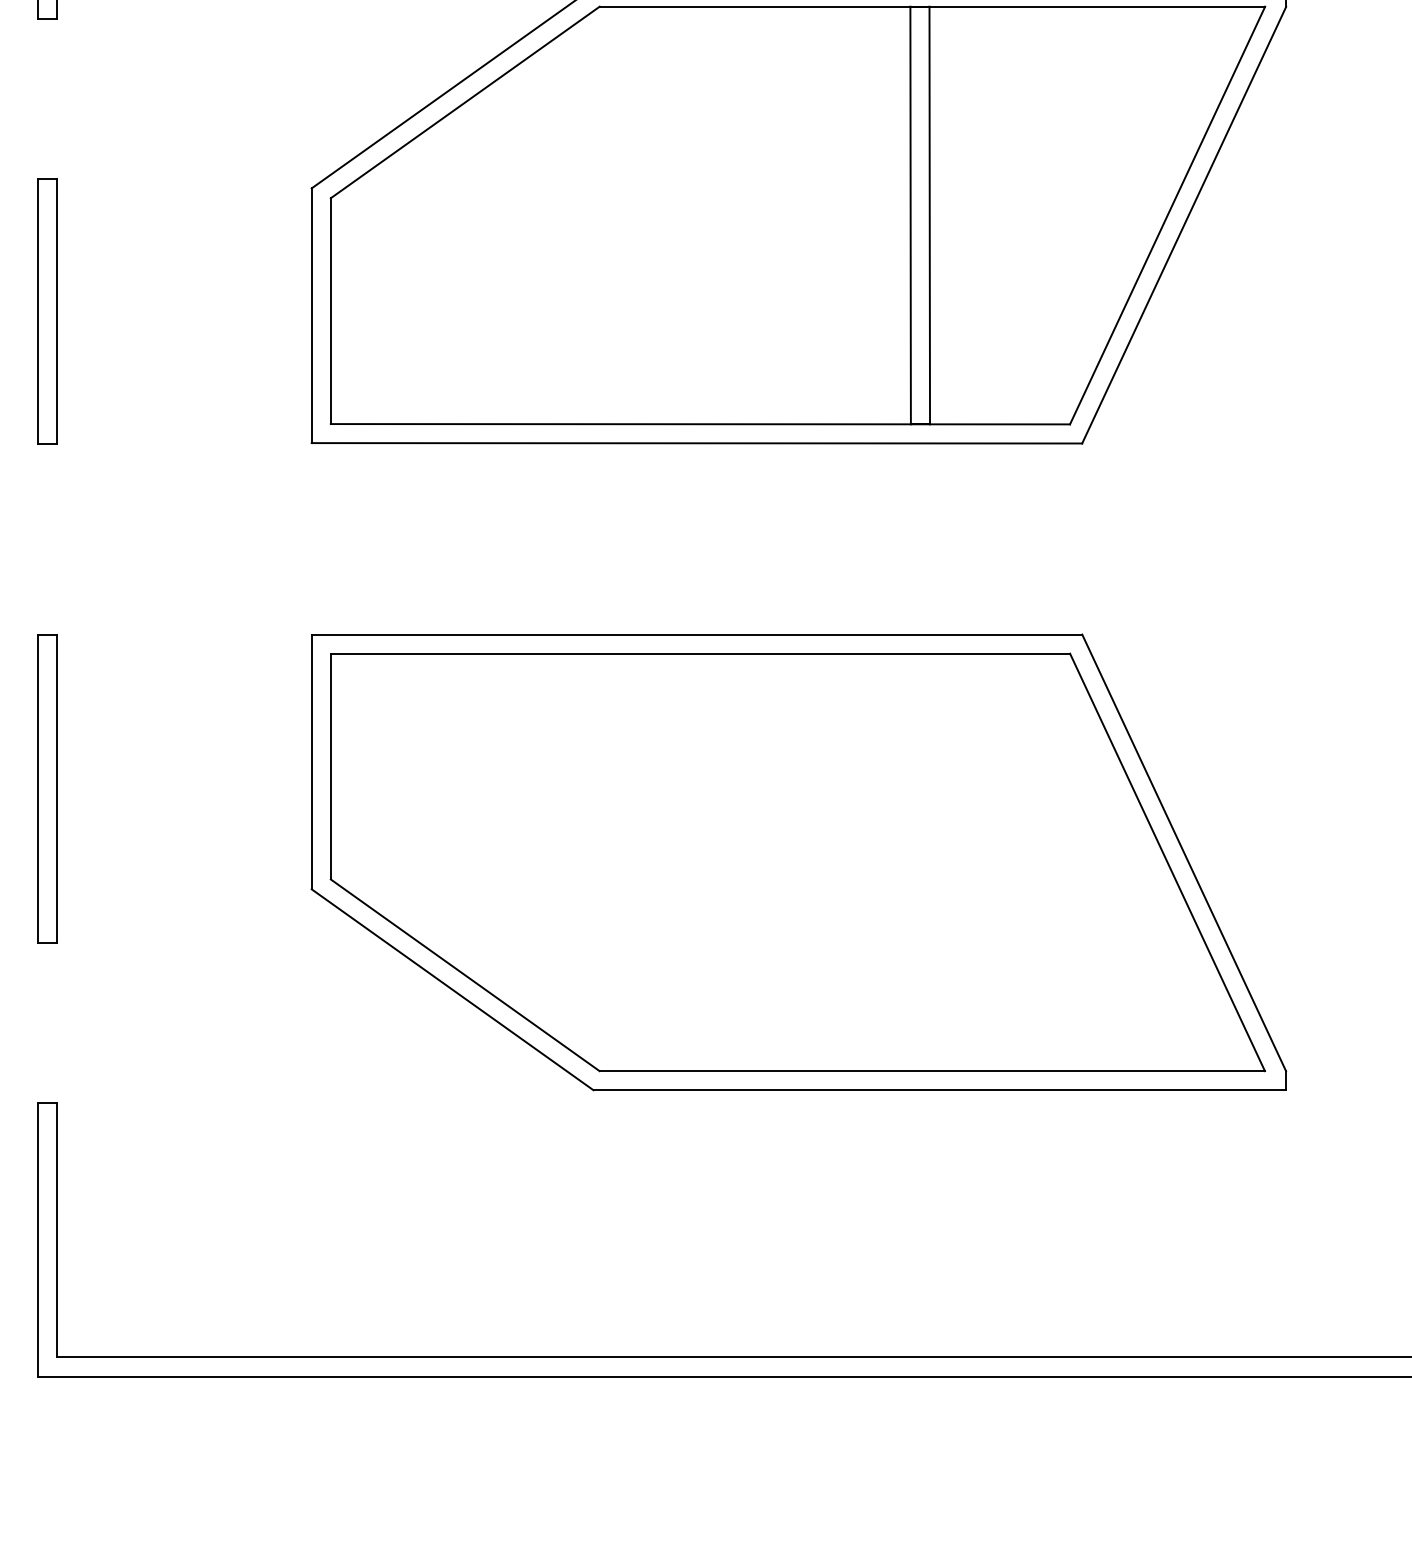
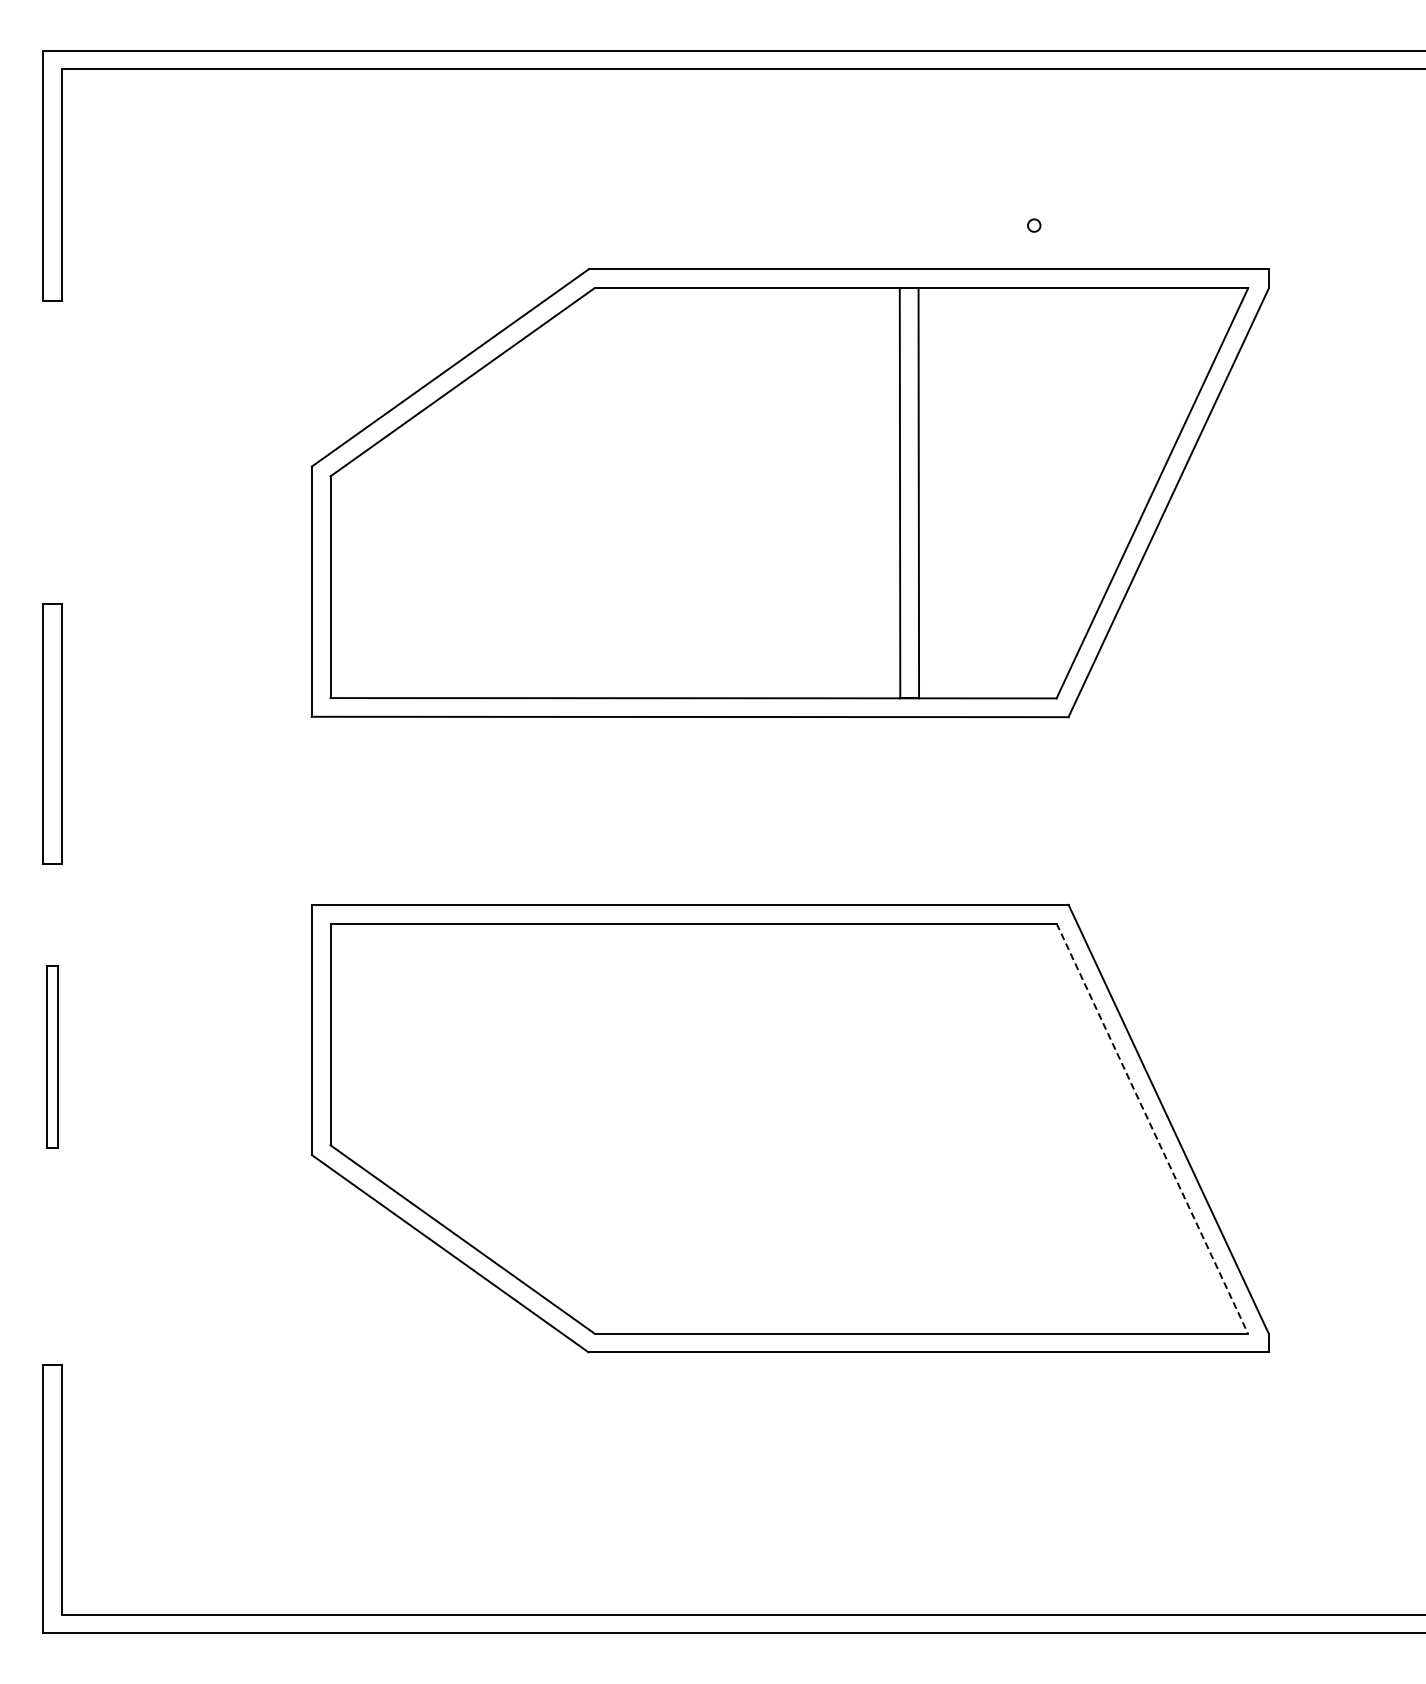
part: (47, 310) -> (52, 733), moved
part: (47, 789) -> (52, 1056), size x0.6
line: (1167, 863) -> (1152, 1129), solid -> dashed

